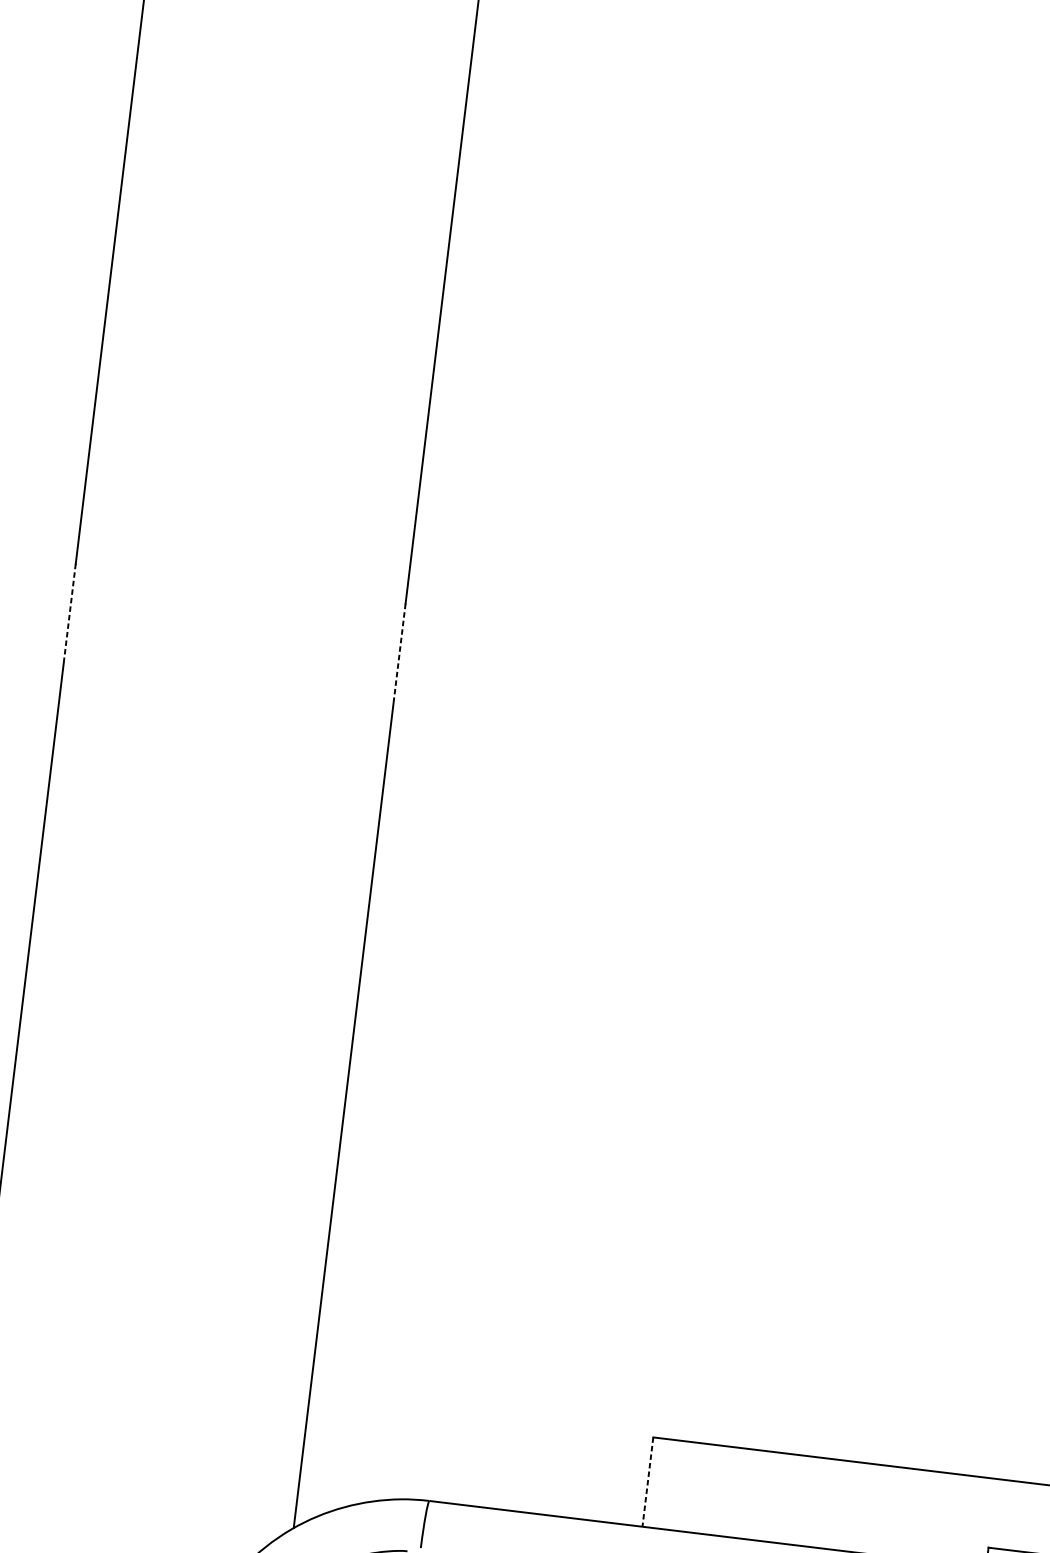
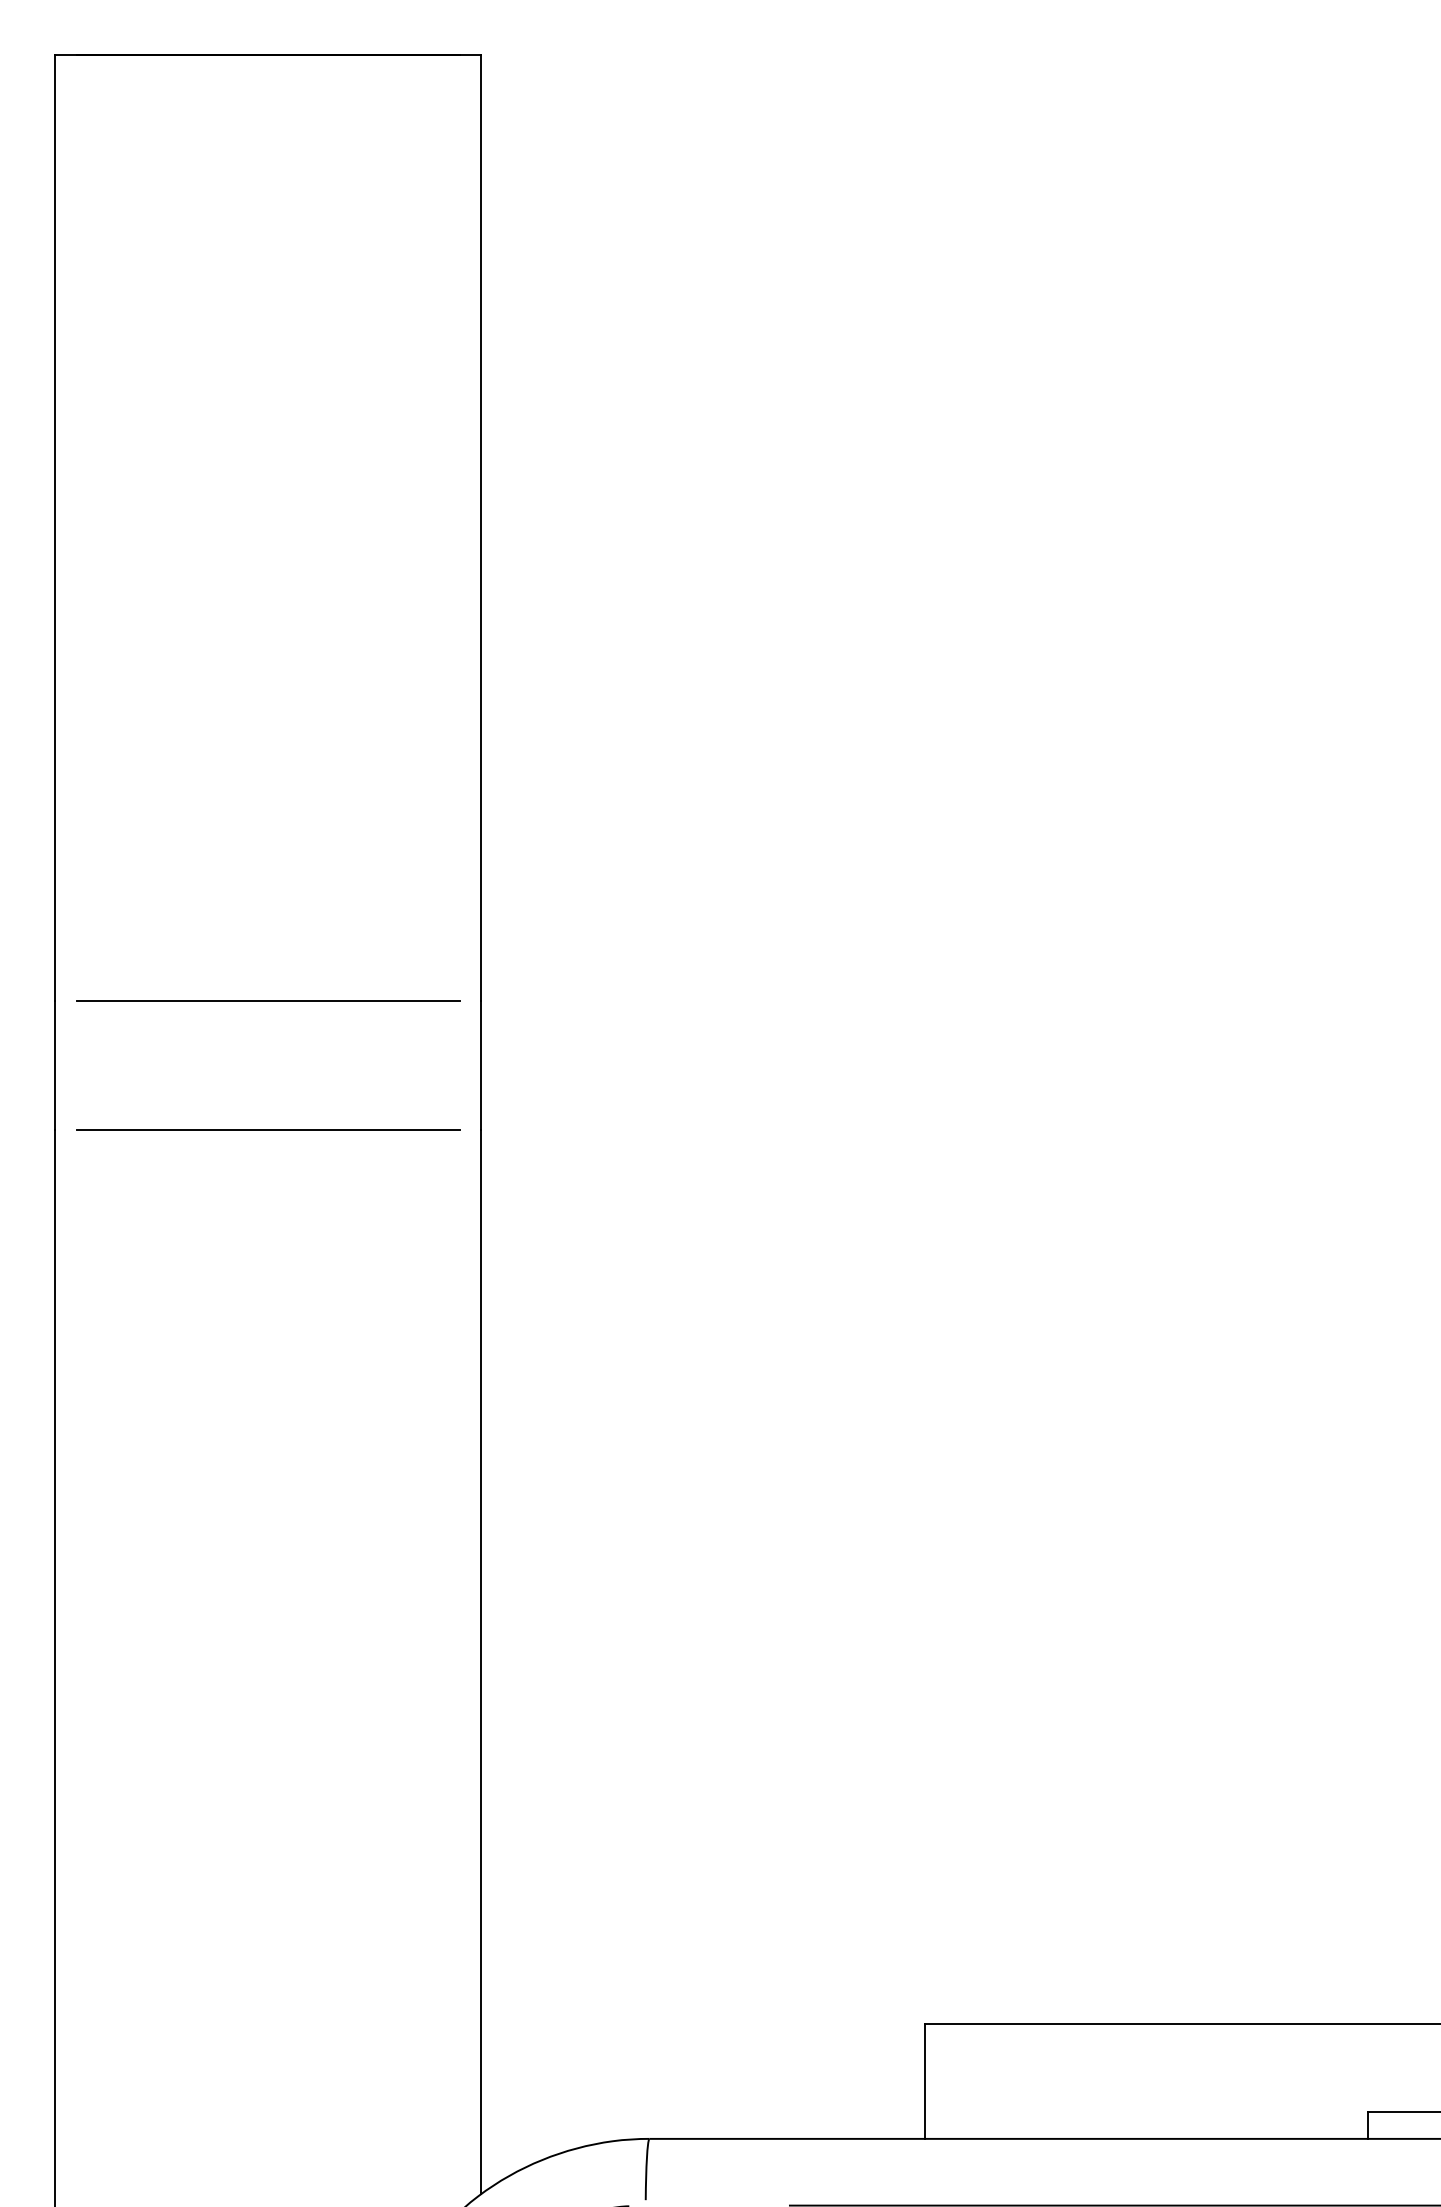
line: (240, 584) -> (267, 1001), added
line: (69, 613) -> (55, 1065), dashed -> solid
line: (399, 653) -> (480, 1065), dashed -> solid
line: (228, 684) -> (267, 1130), added
line: (647, 1482) -> (924, 2081), dashed -> solid

